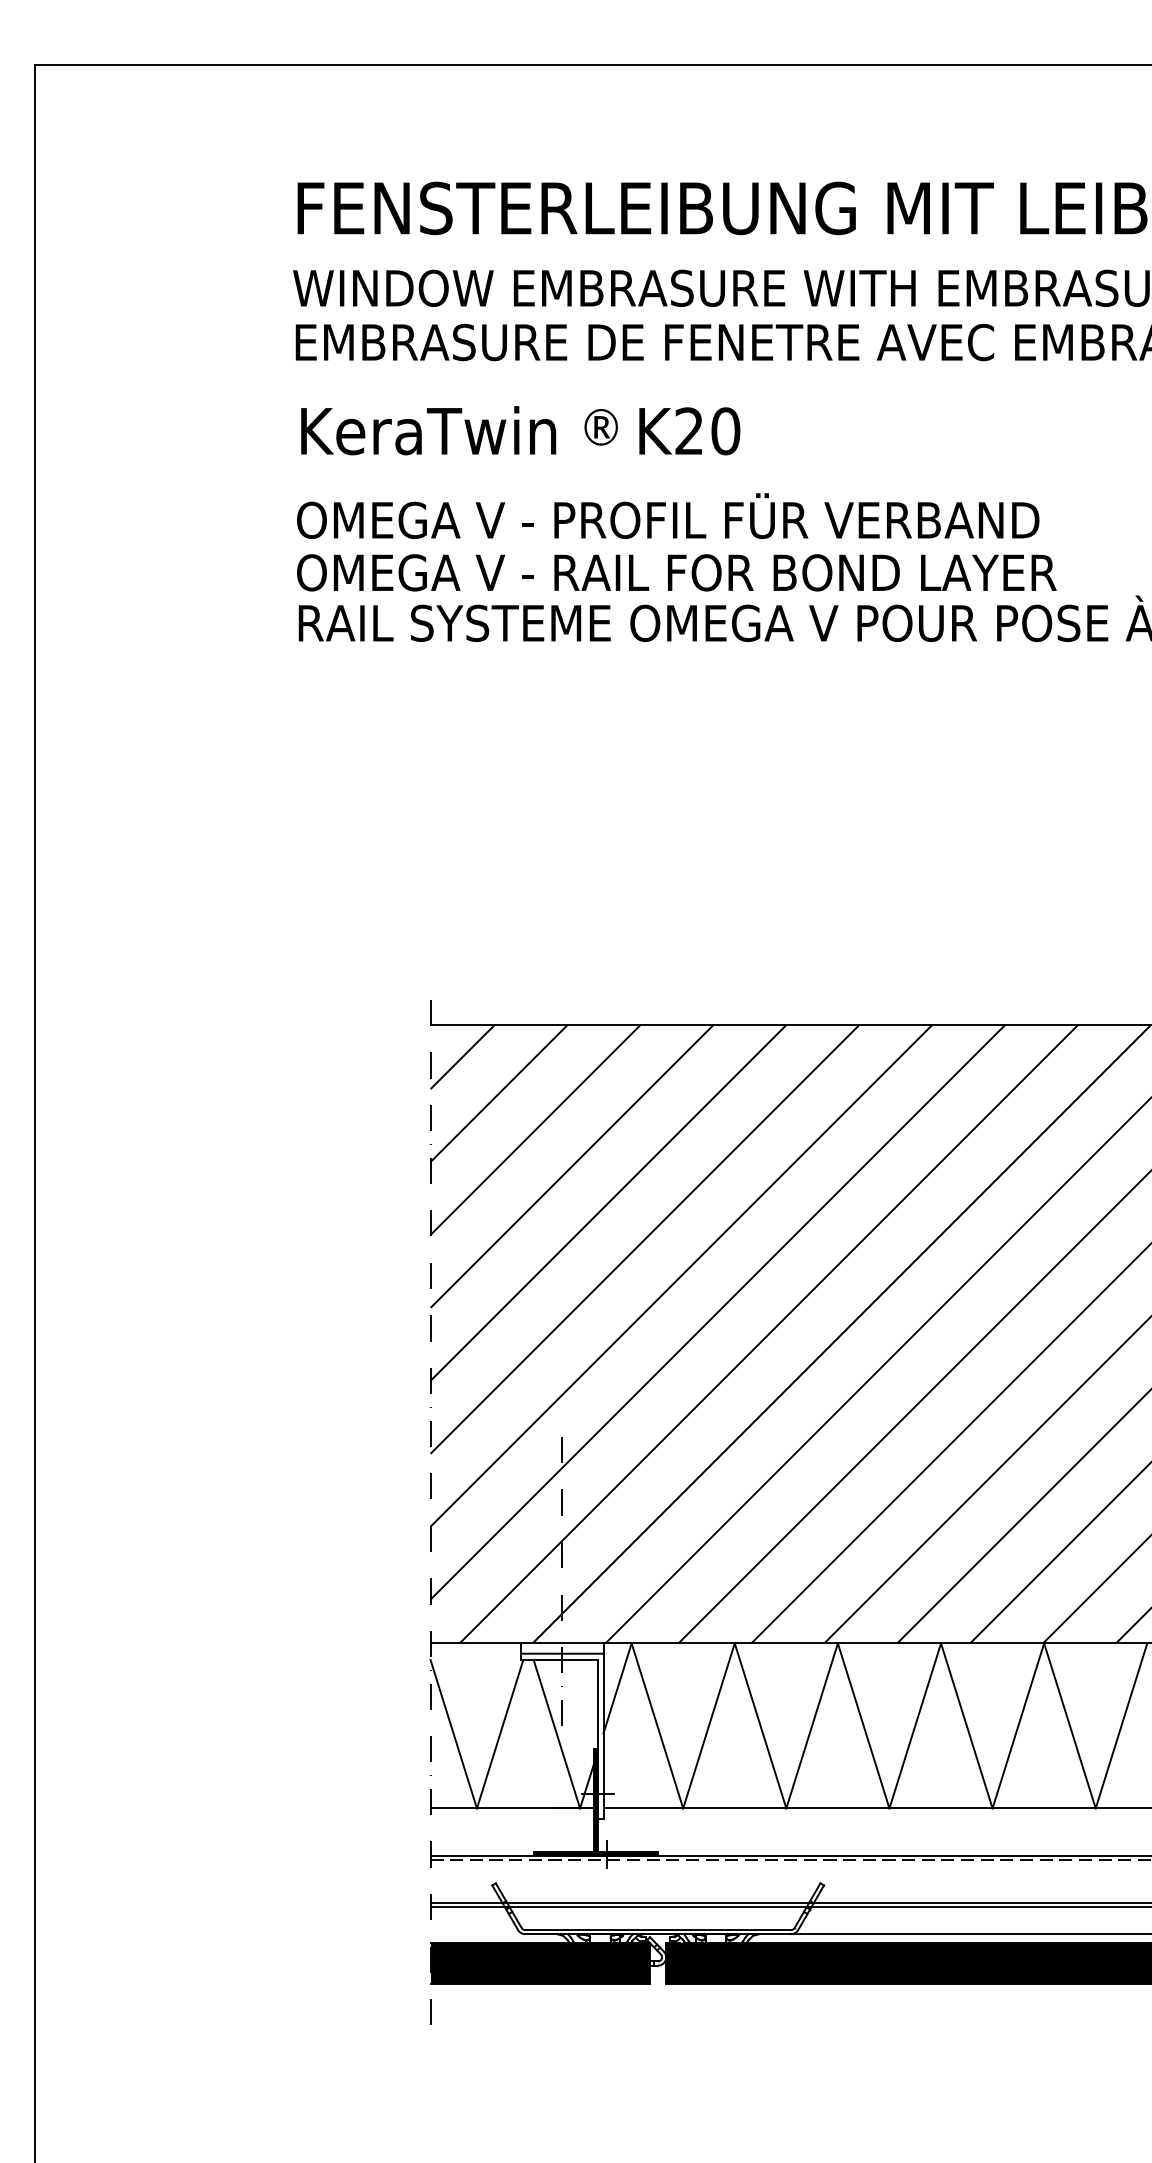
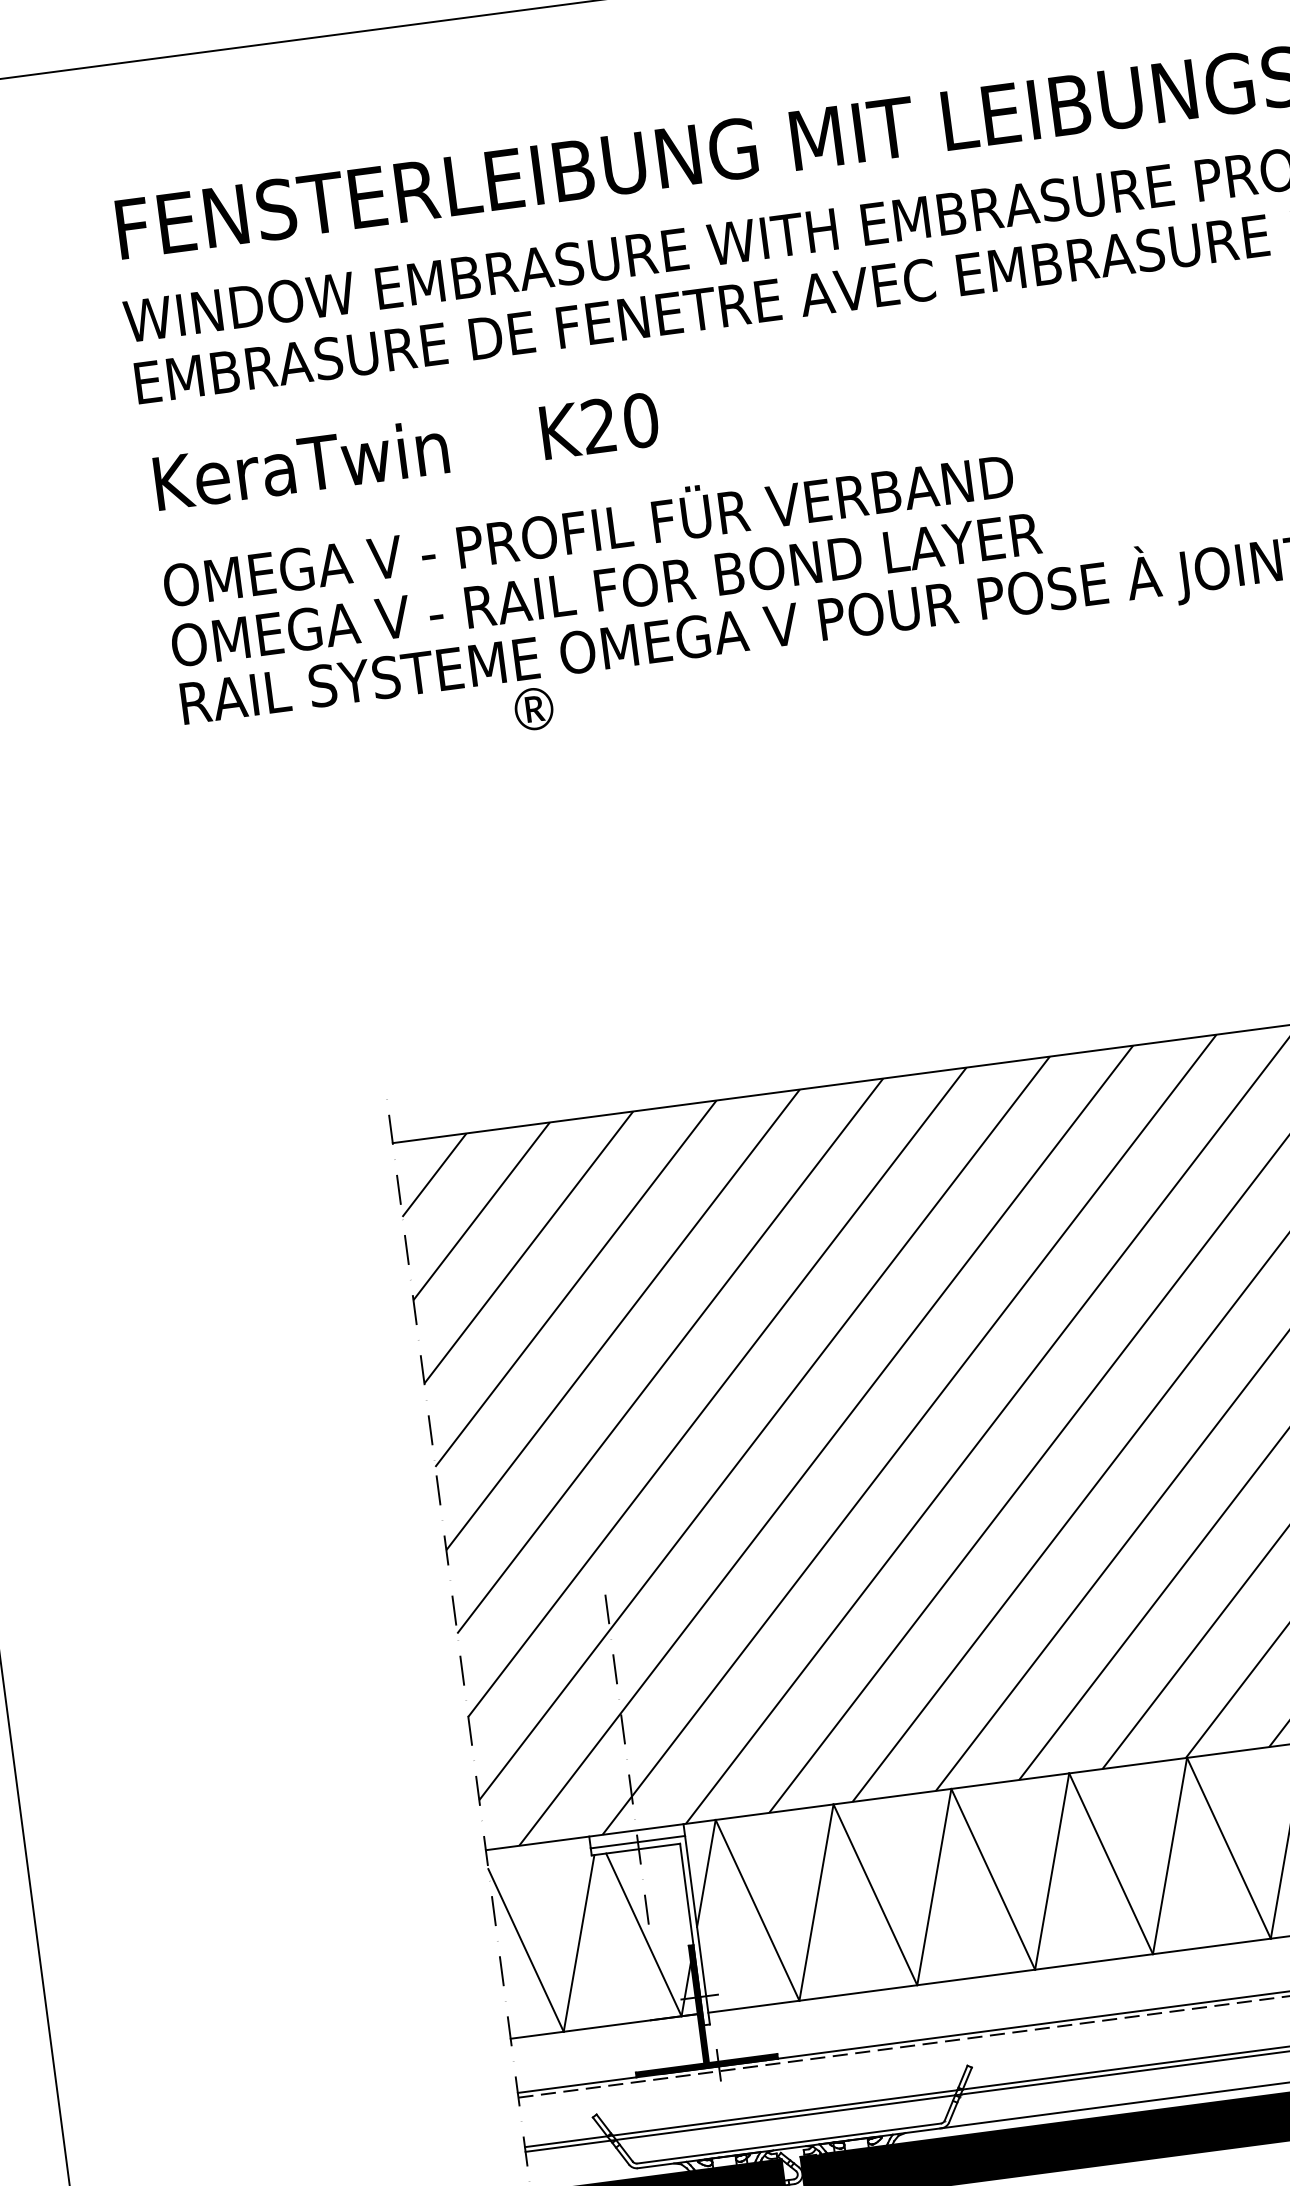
text: (600, 427) -> (533, 709), moved

